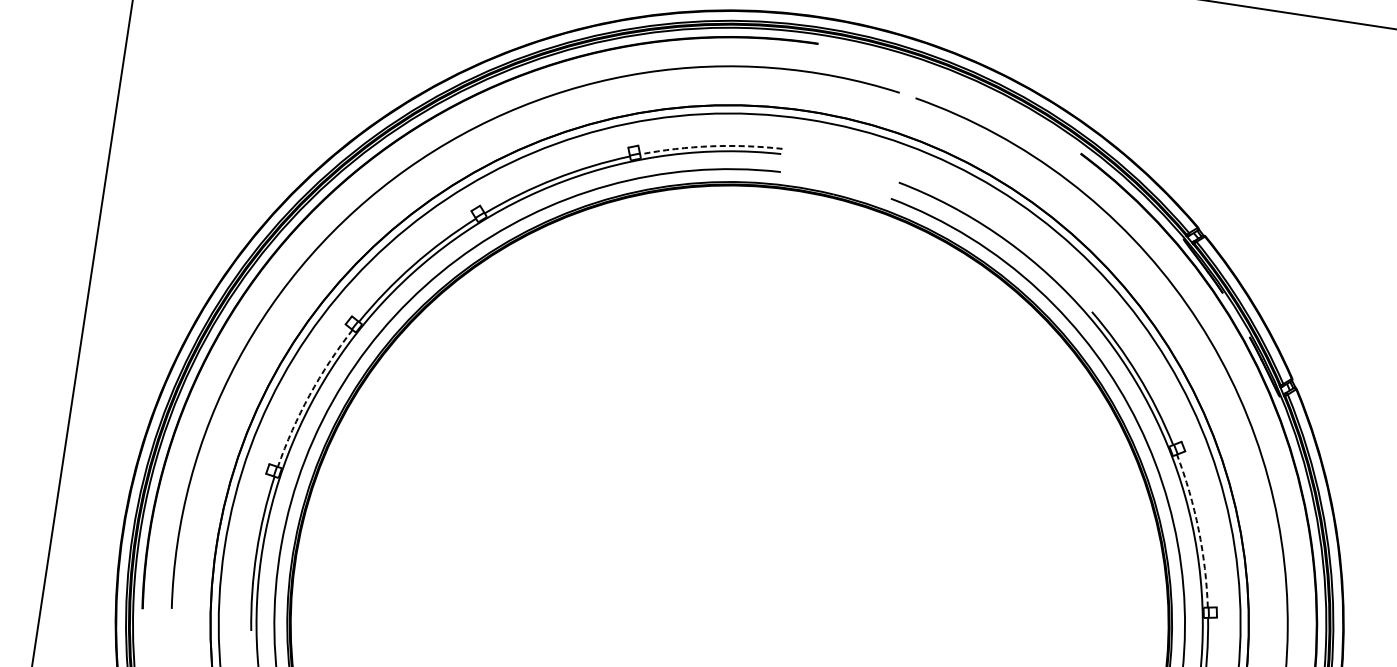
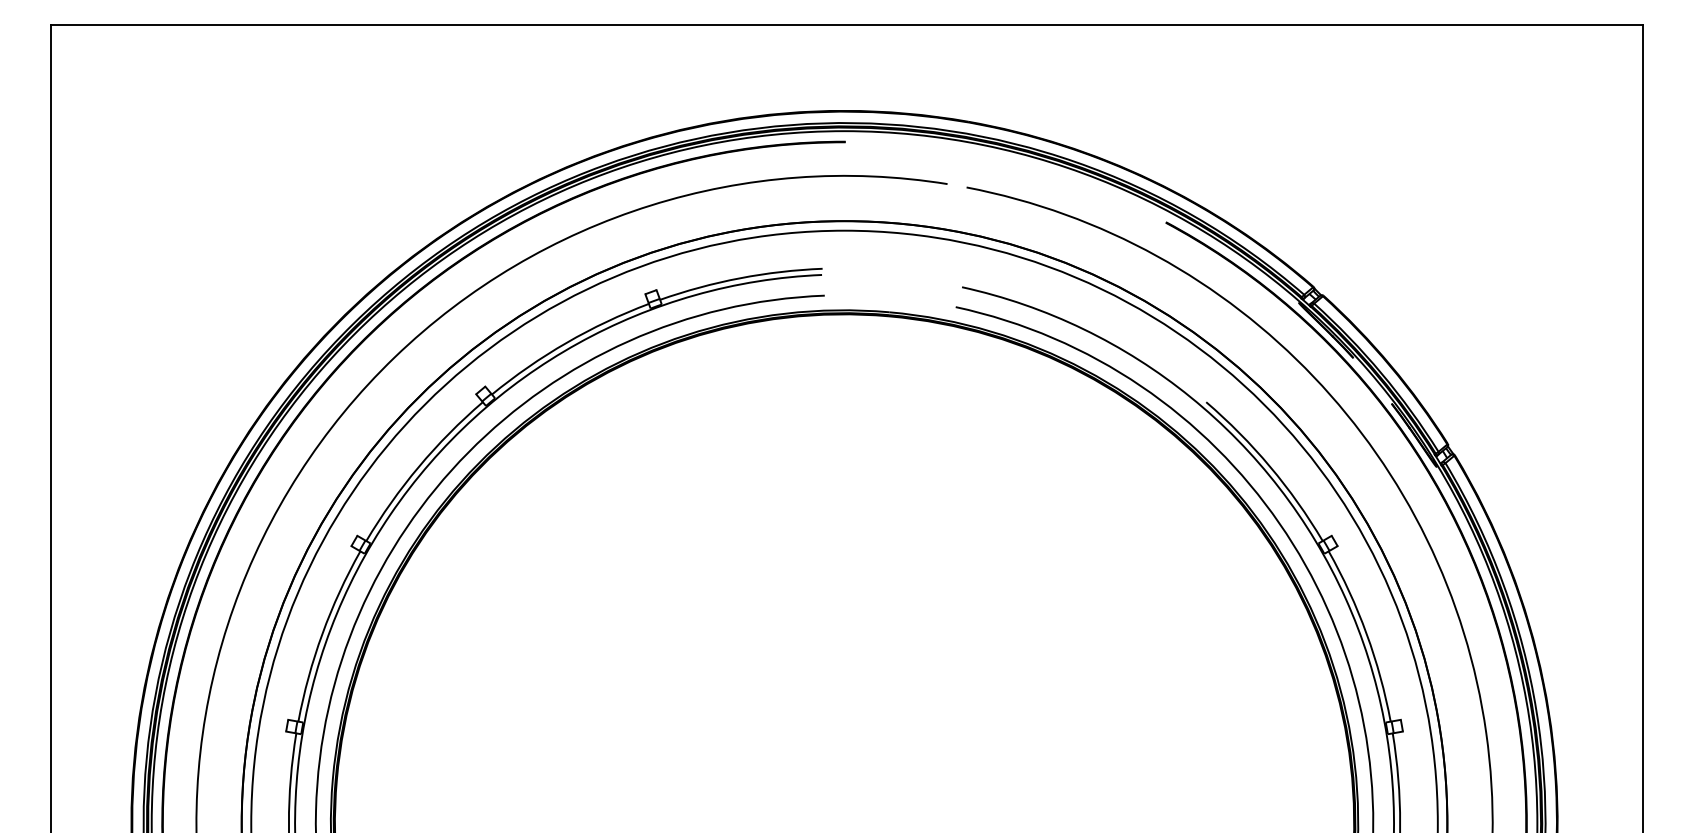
arc: (711, 146) -> (740, 278), dashed -> solid
arc: (309, 395) -> (322, 633), dashed -> solid
arc: (1198, 529) -> (1366, 633), dashed -> solid

